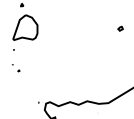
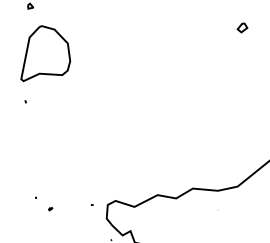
part: (16, 68) -> (44, 204), moved

